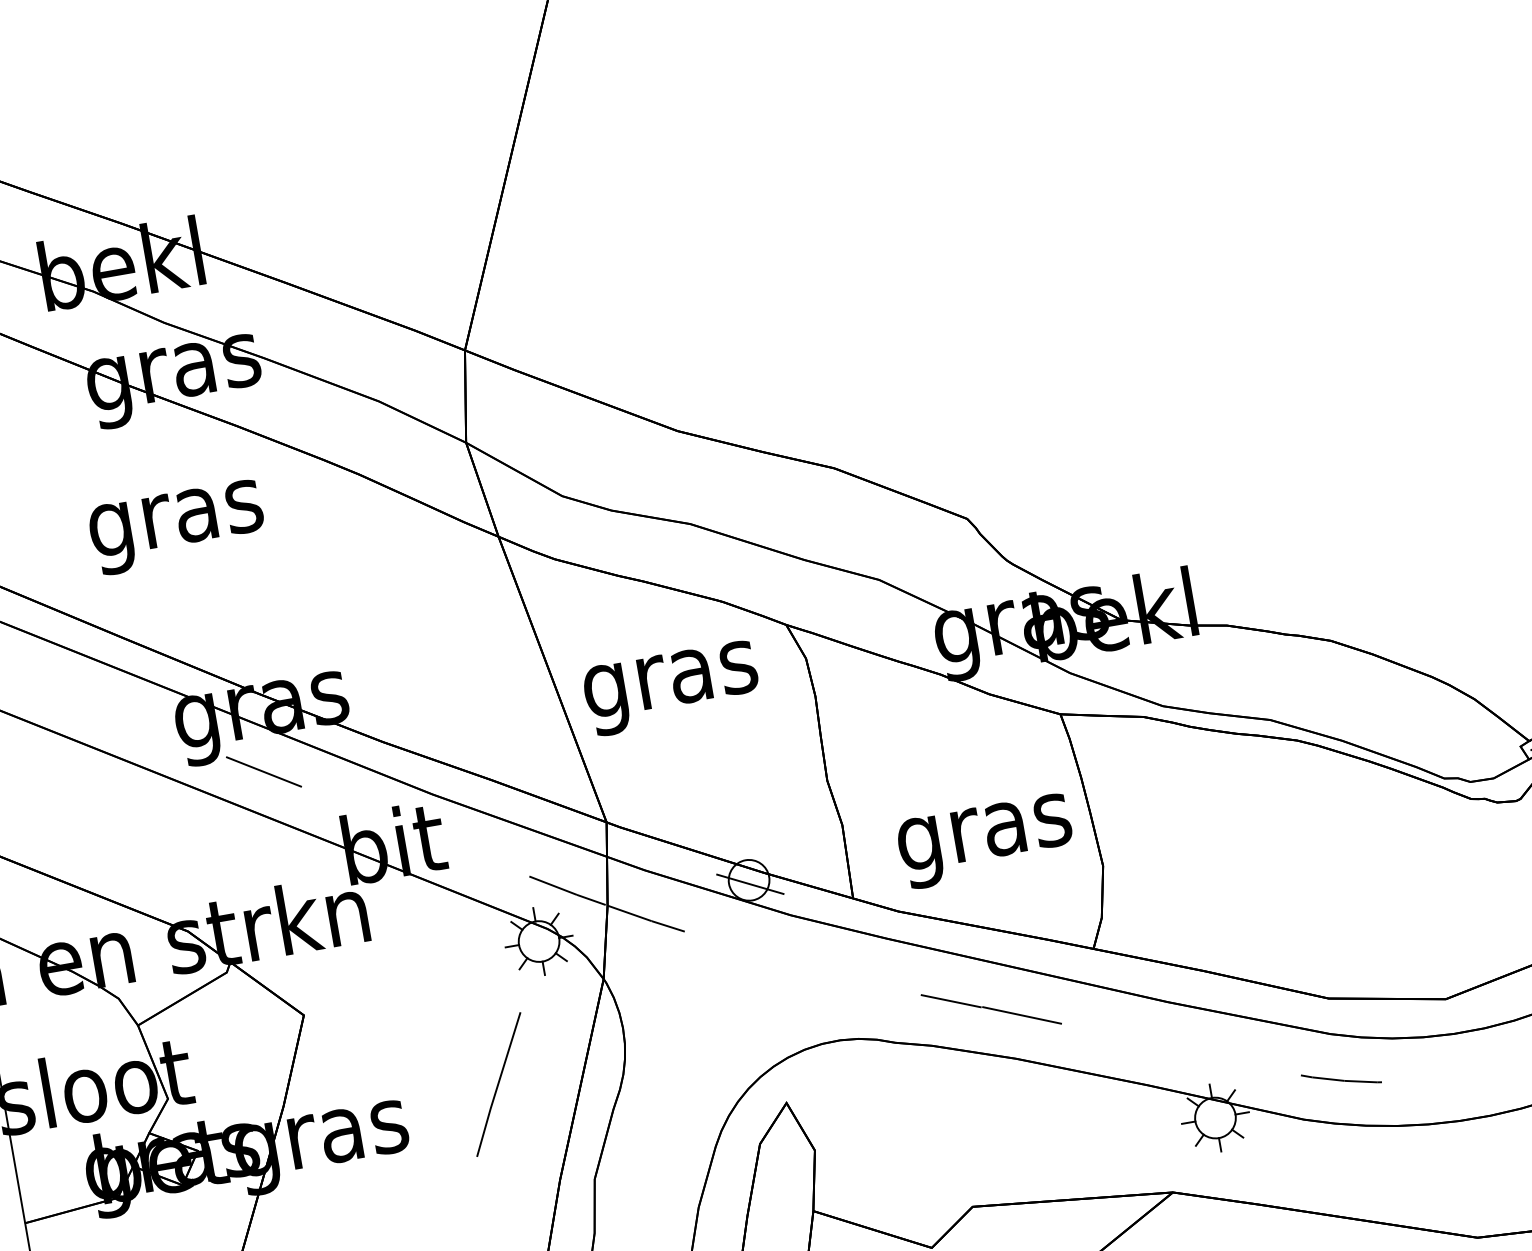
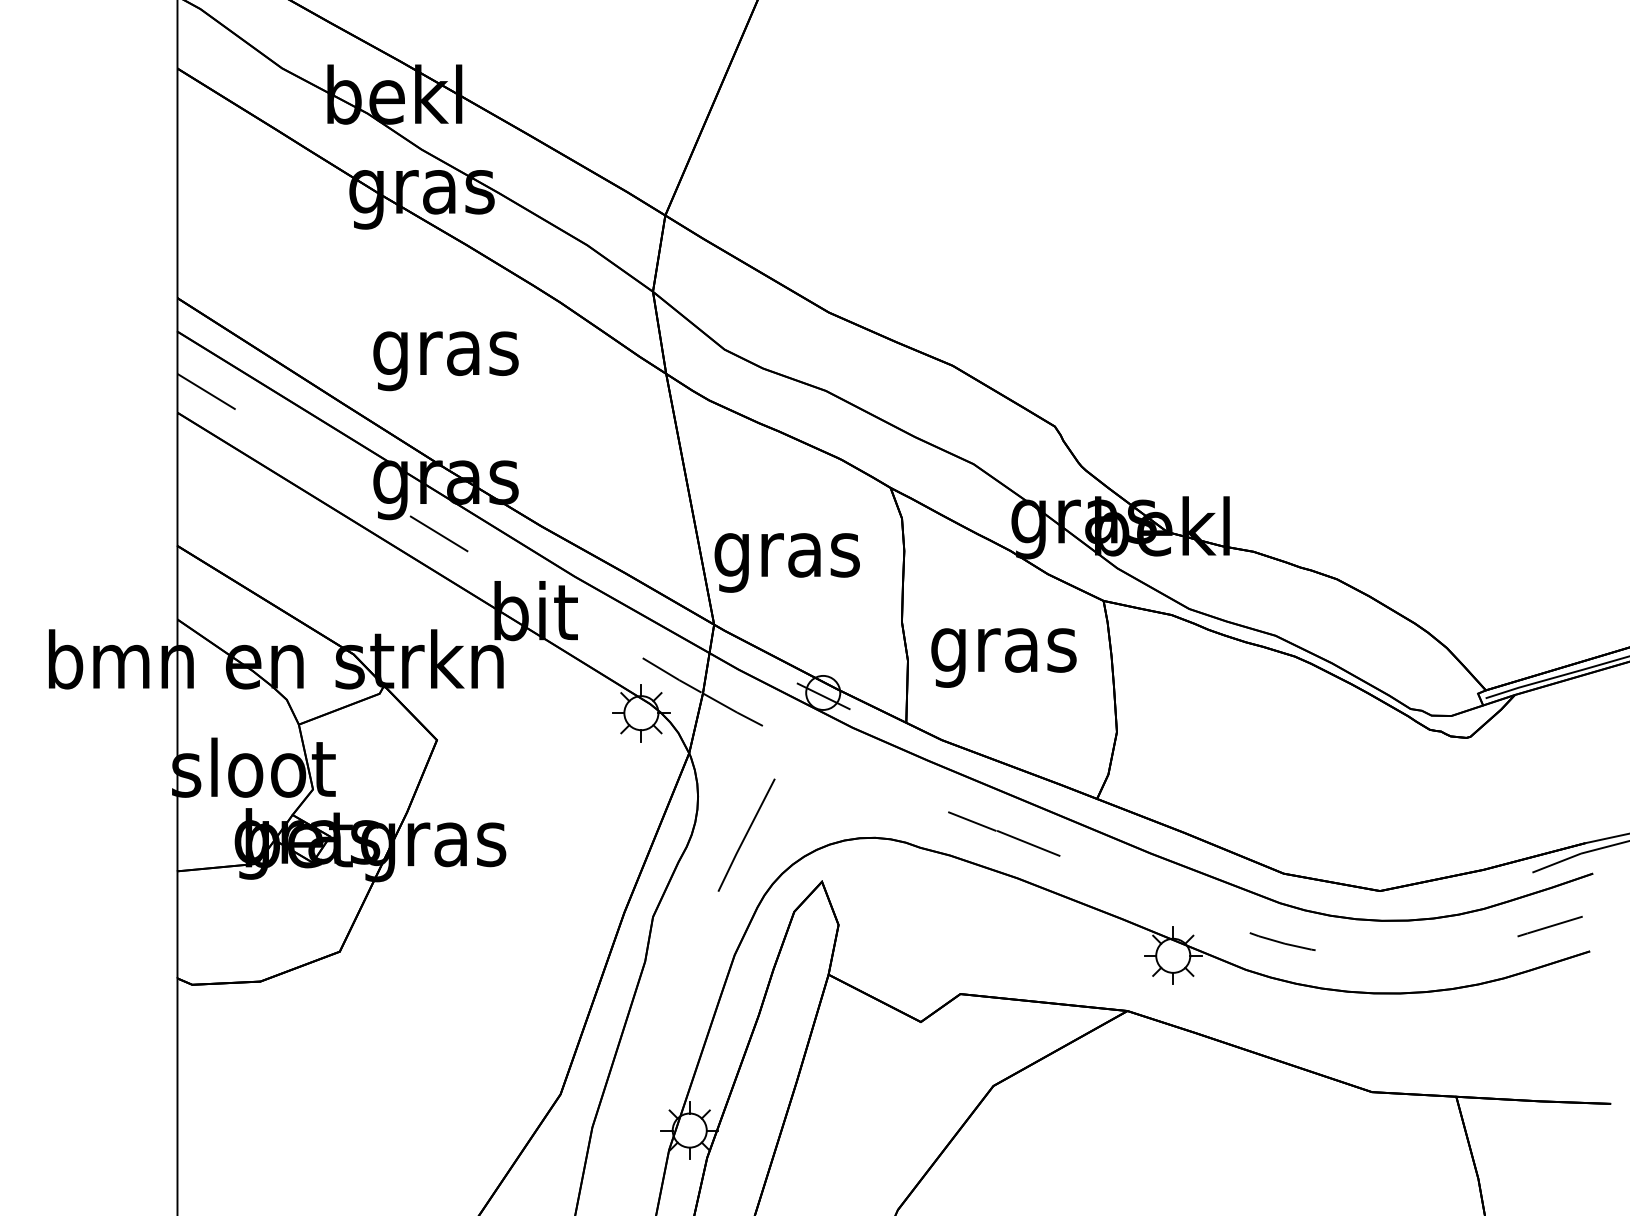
text: (176, 528) -> (445, 361), moved
text: (671, 688) -> (786, 562), moved
text: (985, 841) -> (1003, 657), moved
line: (498, 1083) -> (746, 834), moved

